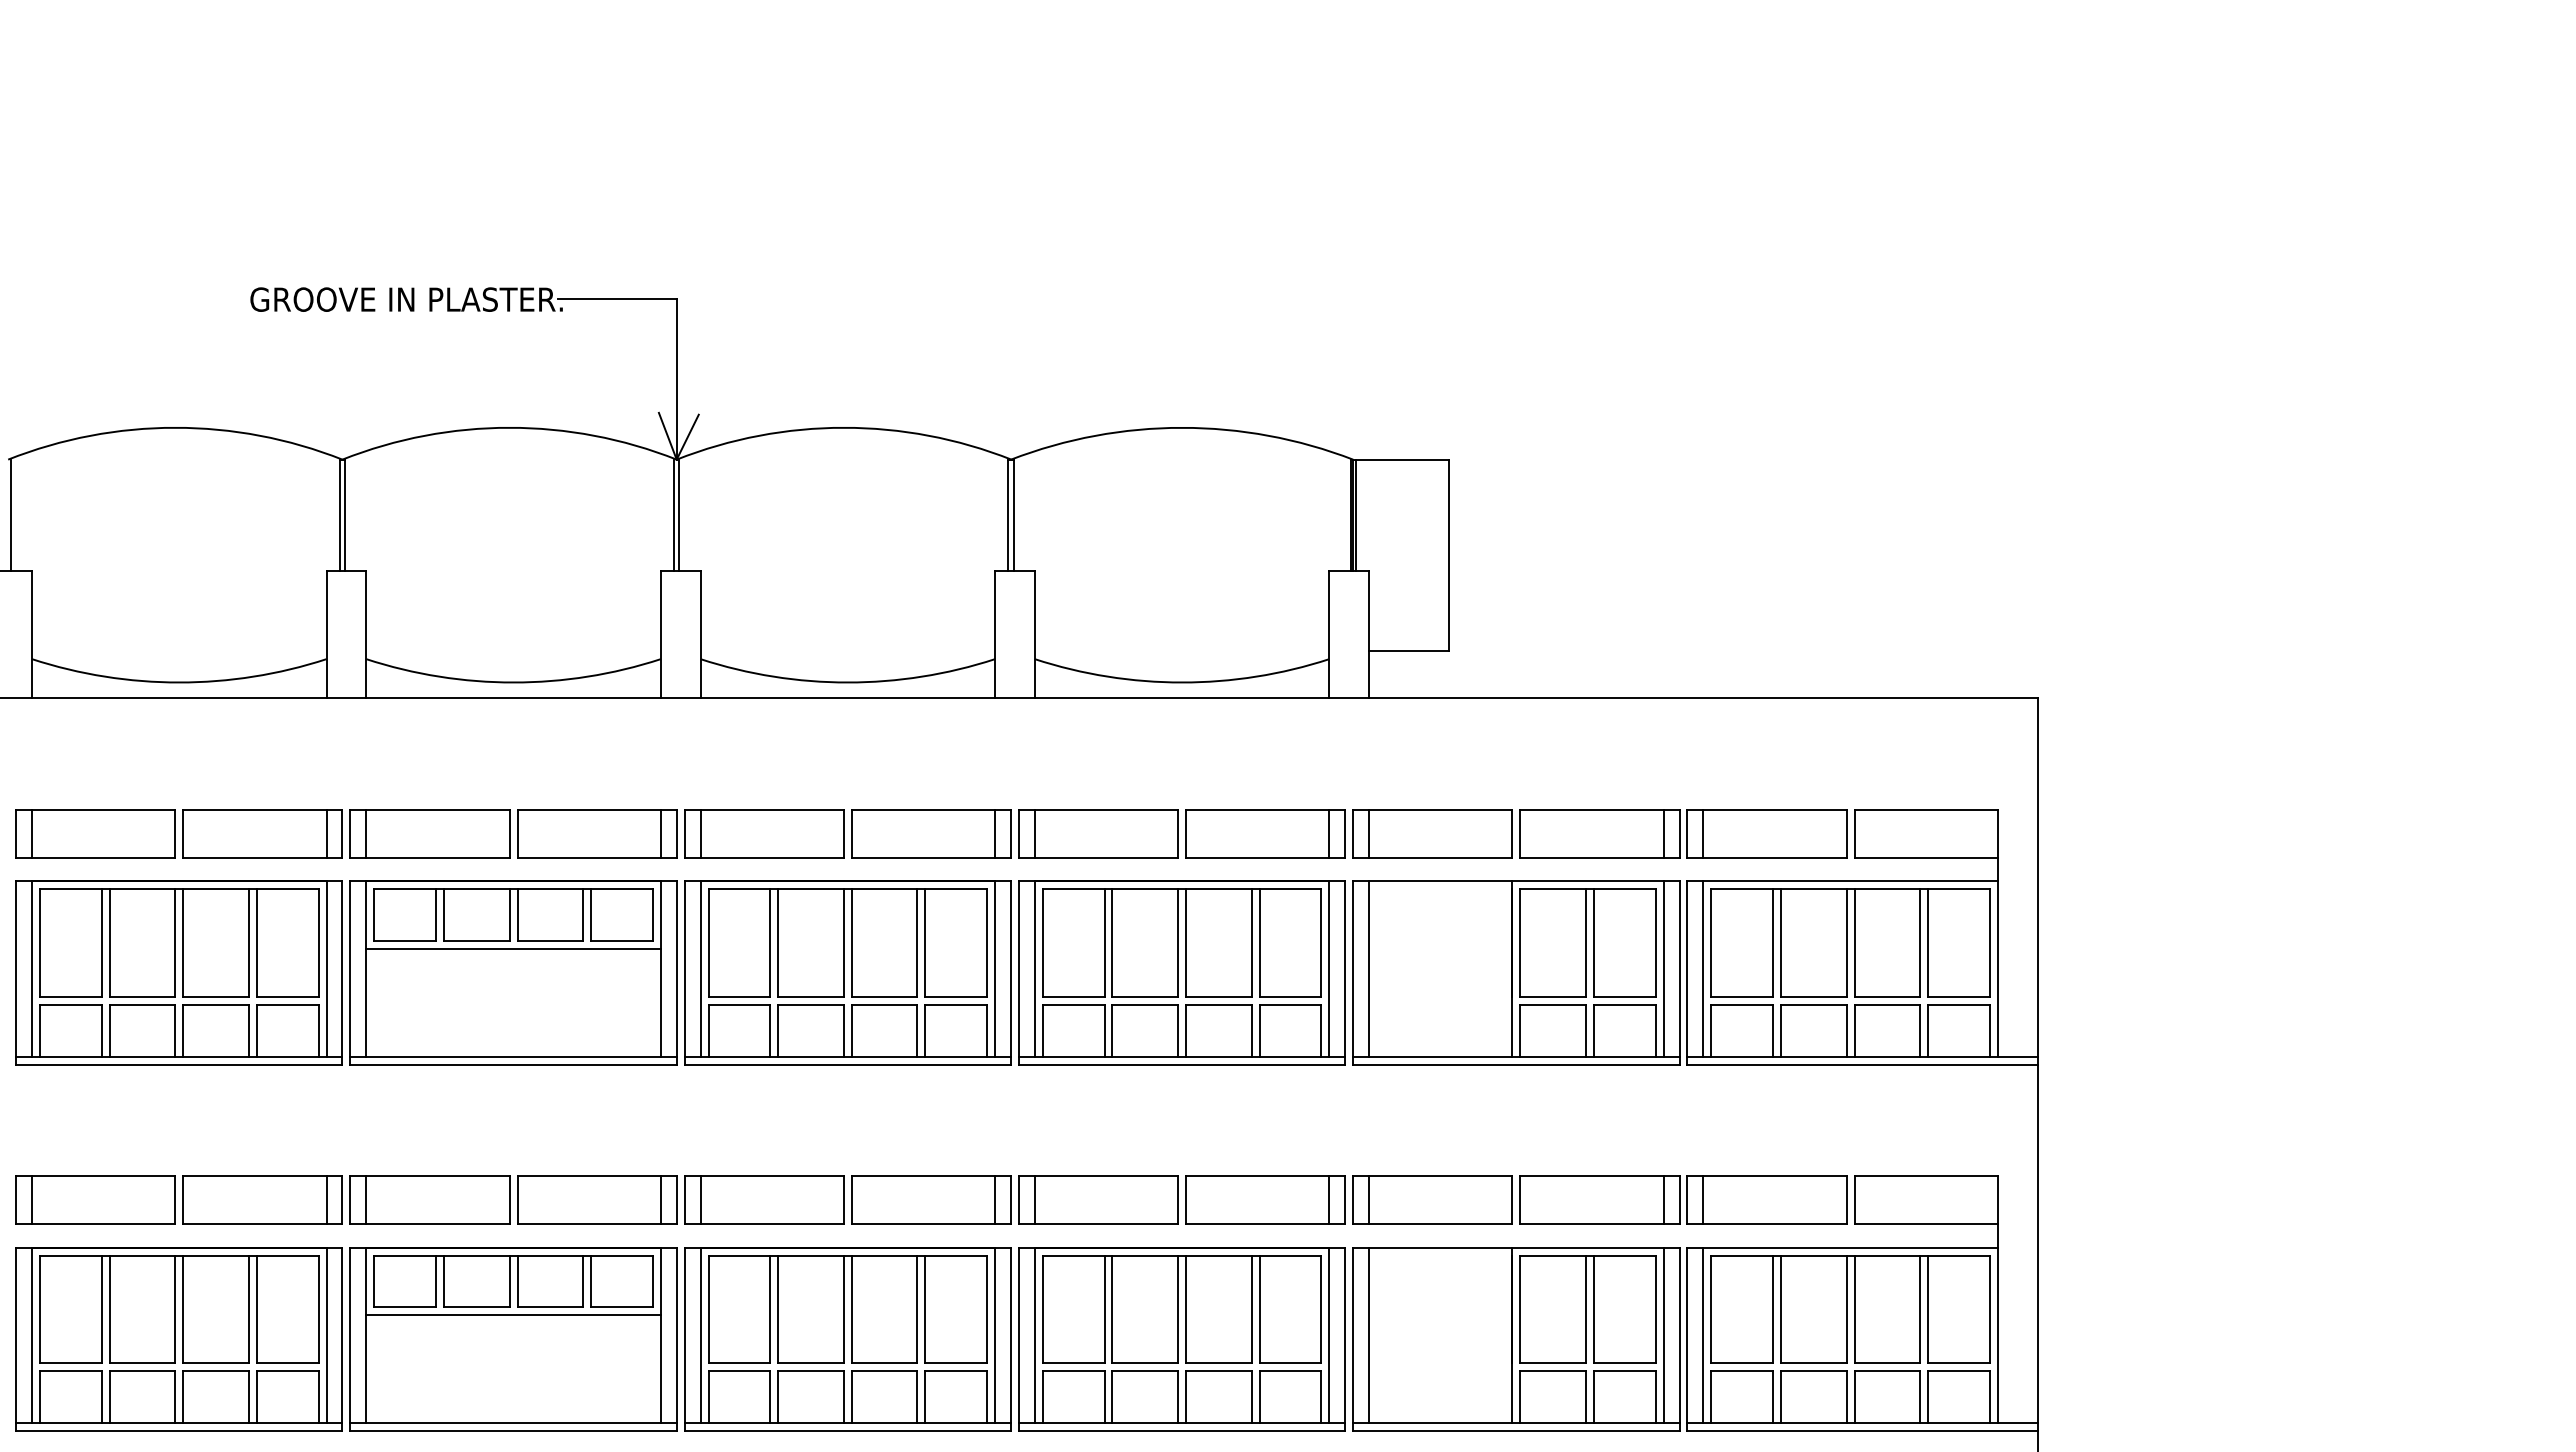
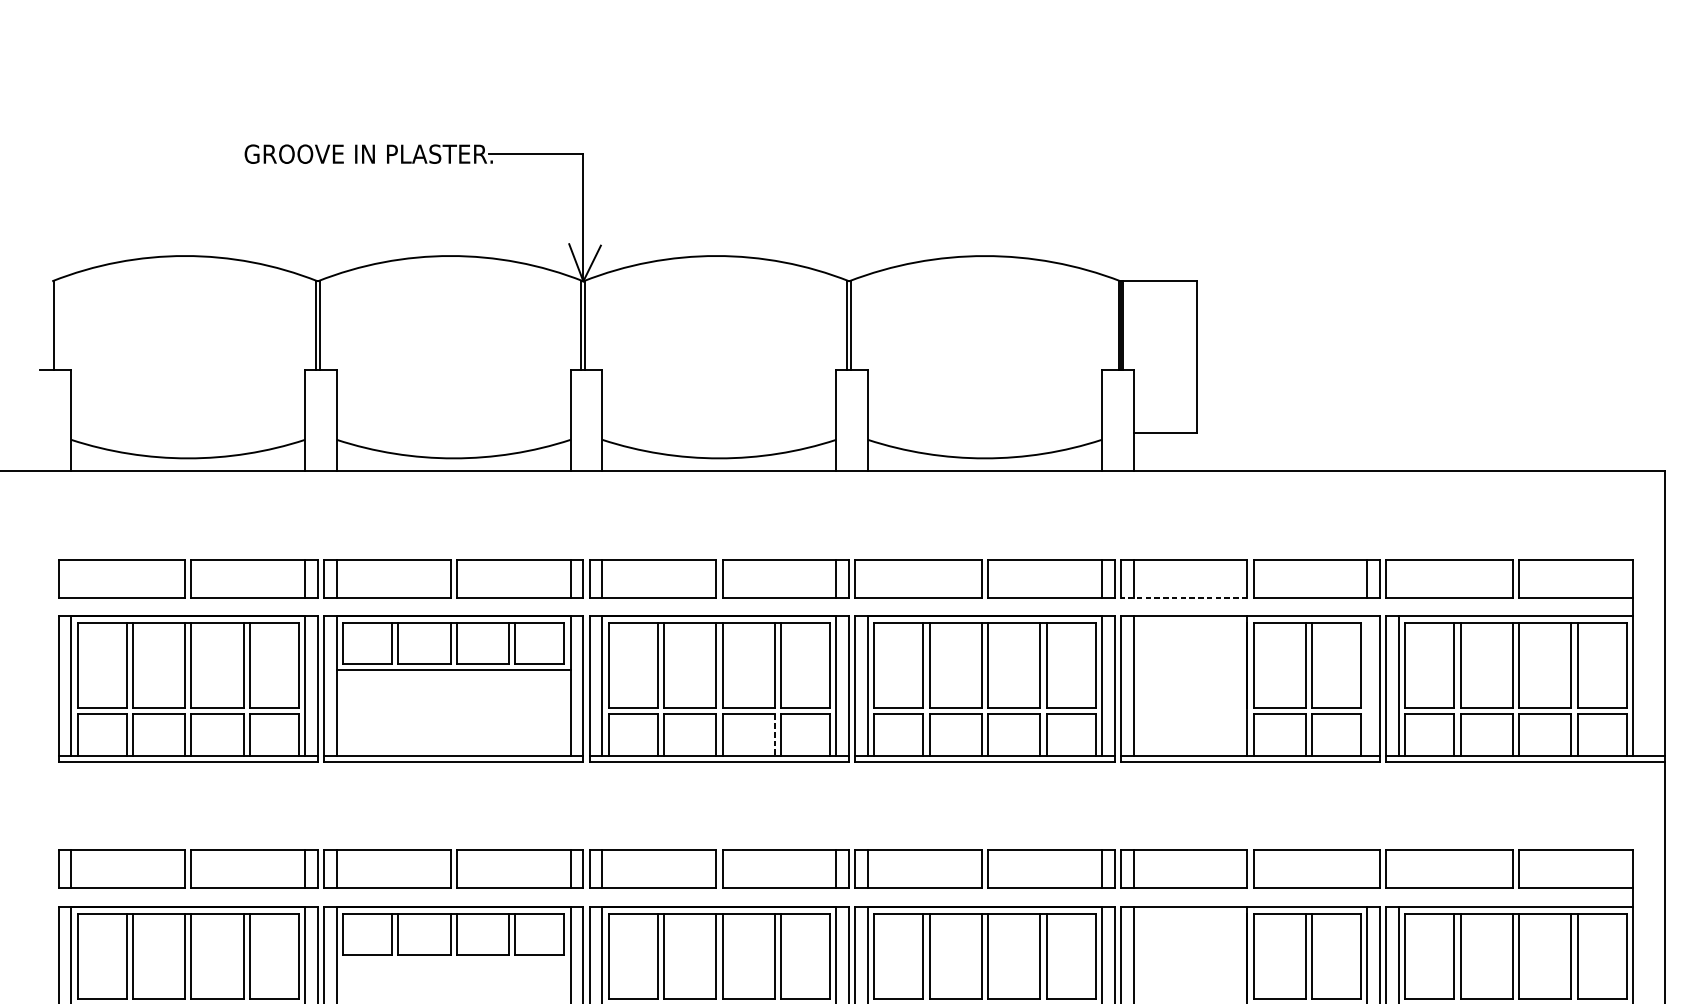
line: (32, 833) -> (71, 578), removed
line: (1034, 833) -> (867, 578), removed
line: (1703, 833) -> (1399, 578), removed
line: (1432, 857) -> (1183, 597), solid -> dashed
line: (1663, 968) -> (1367, 685), removed
line: (917, 1030) -> (774, 734), solid -> dashed
line: (1663, 1199) -> (1367, 869), removed
line: (1703, 1199) -> (1399, 869), removed
line: (513, 1315) -> (453, 961), removed

